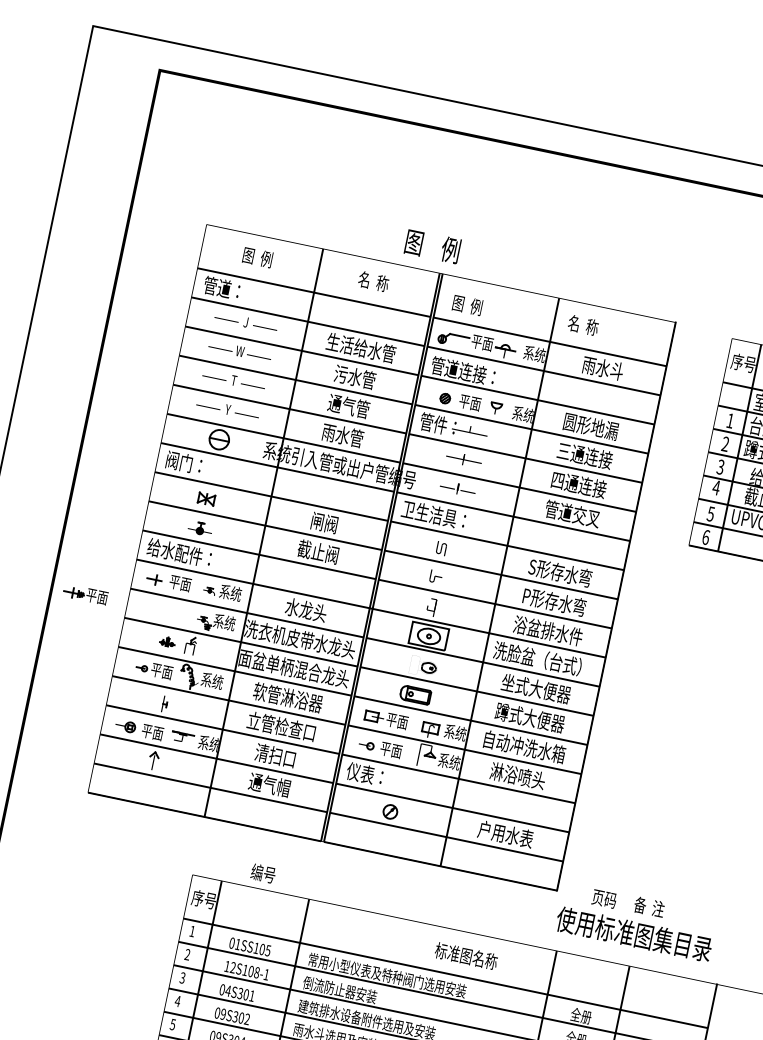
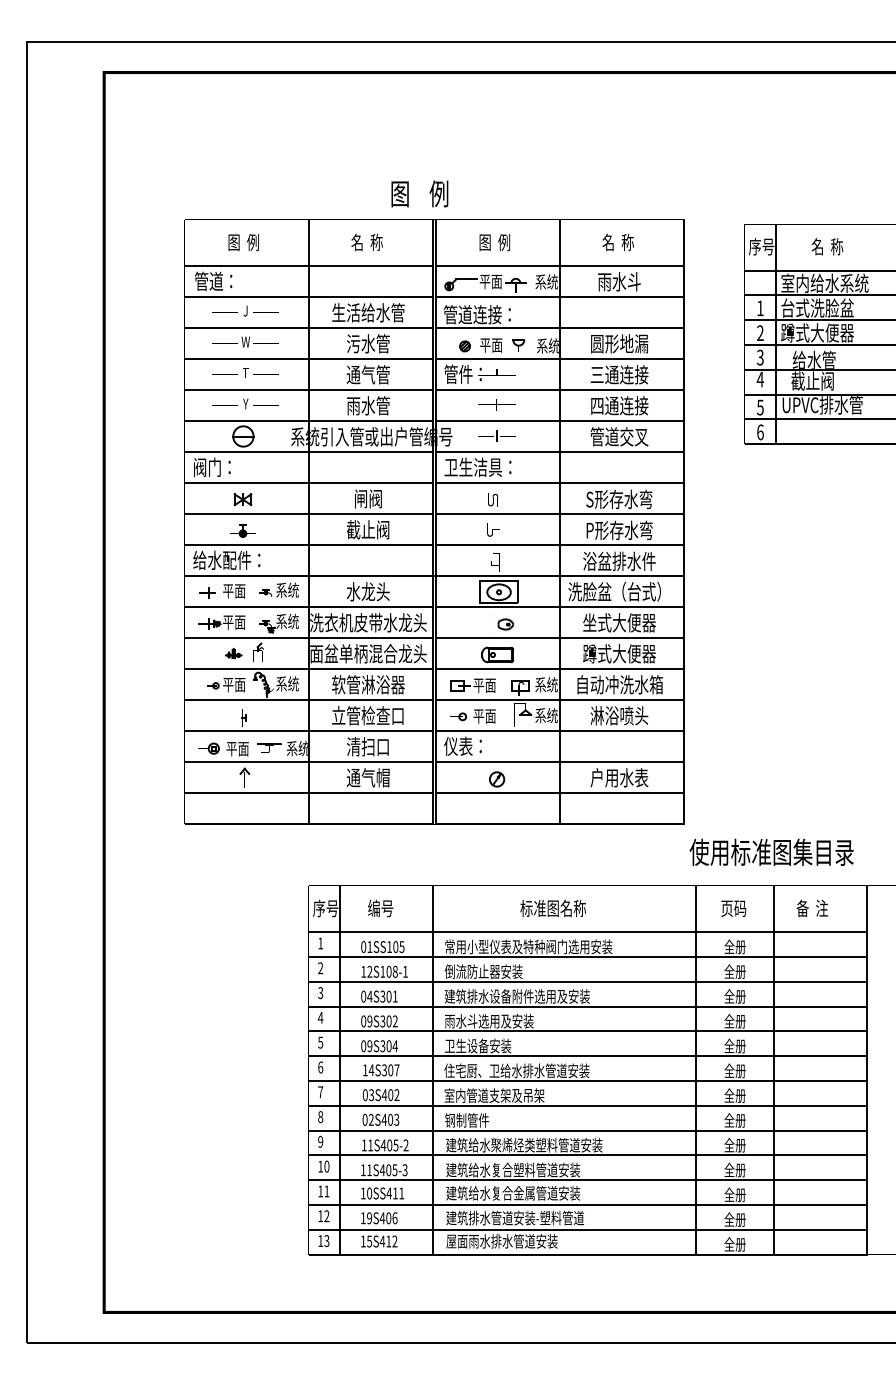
text: (467, 305) -> (494, 242), moved
text: (582, 325) -> (617, 242), moved
part: (85, 594) -> (221, 622), moved
text: (263, 873) -> (380, 908), moved
text: (604, 898) -> (733, 908), moved
text: (649, 907) -> (812, 908), moved
text: (465, 956) -> (552, 908), moved

